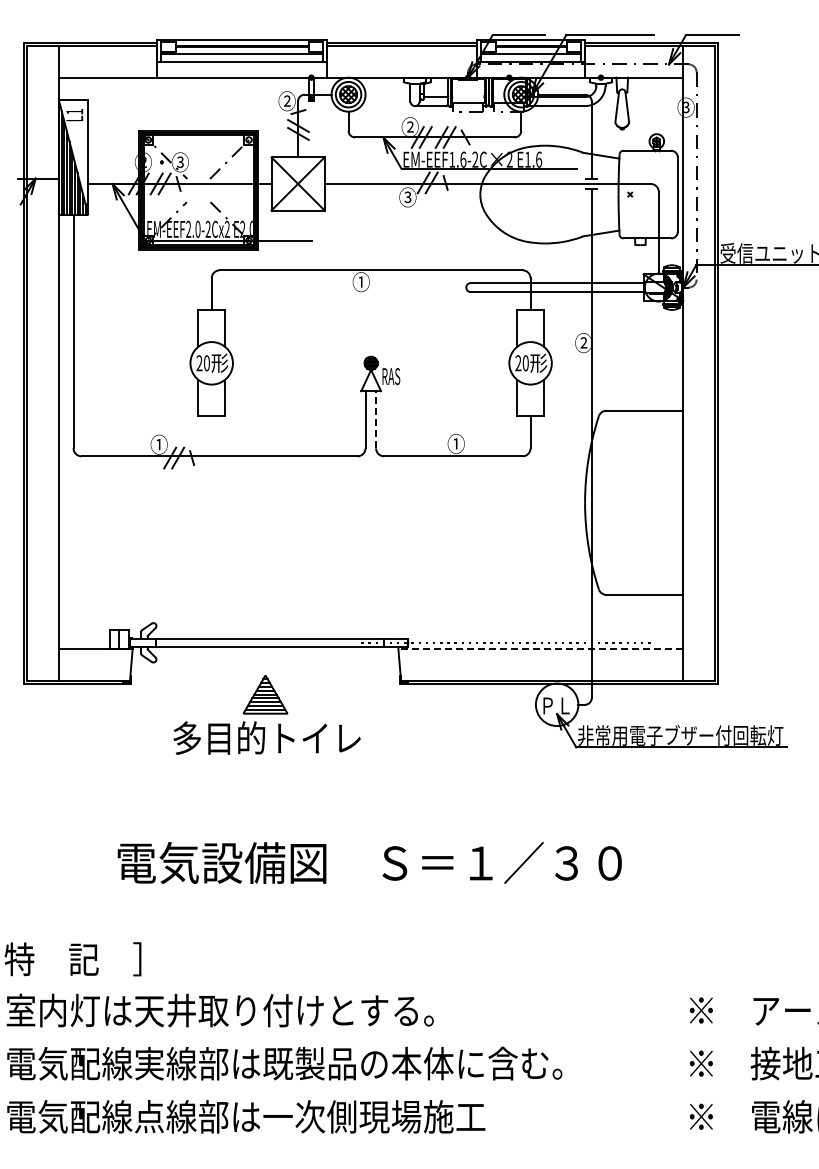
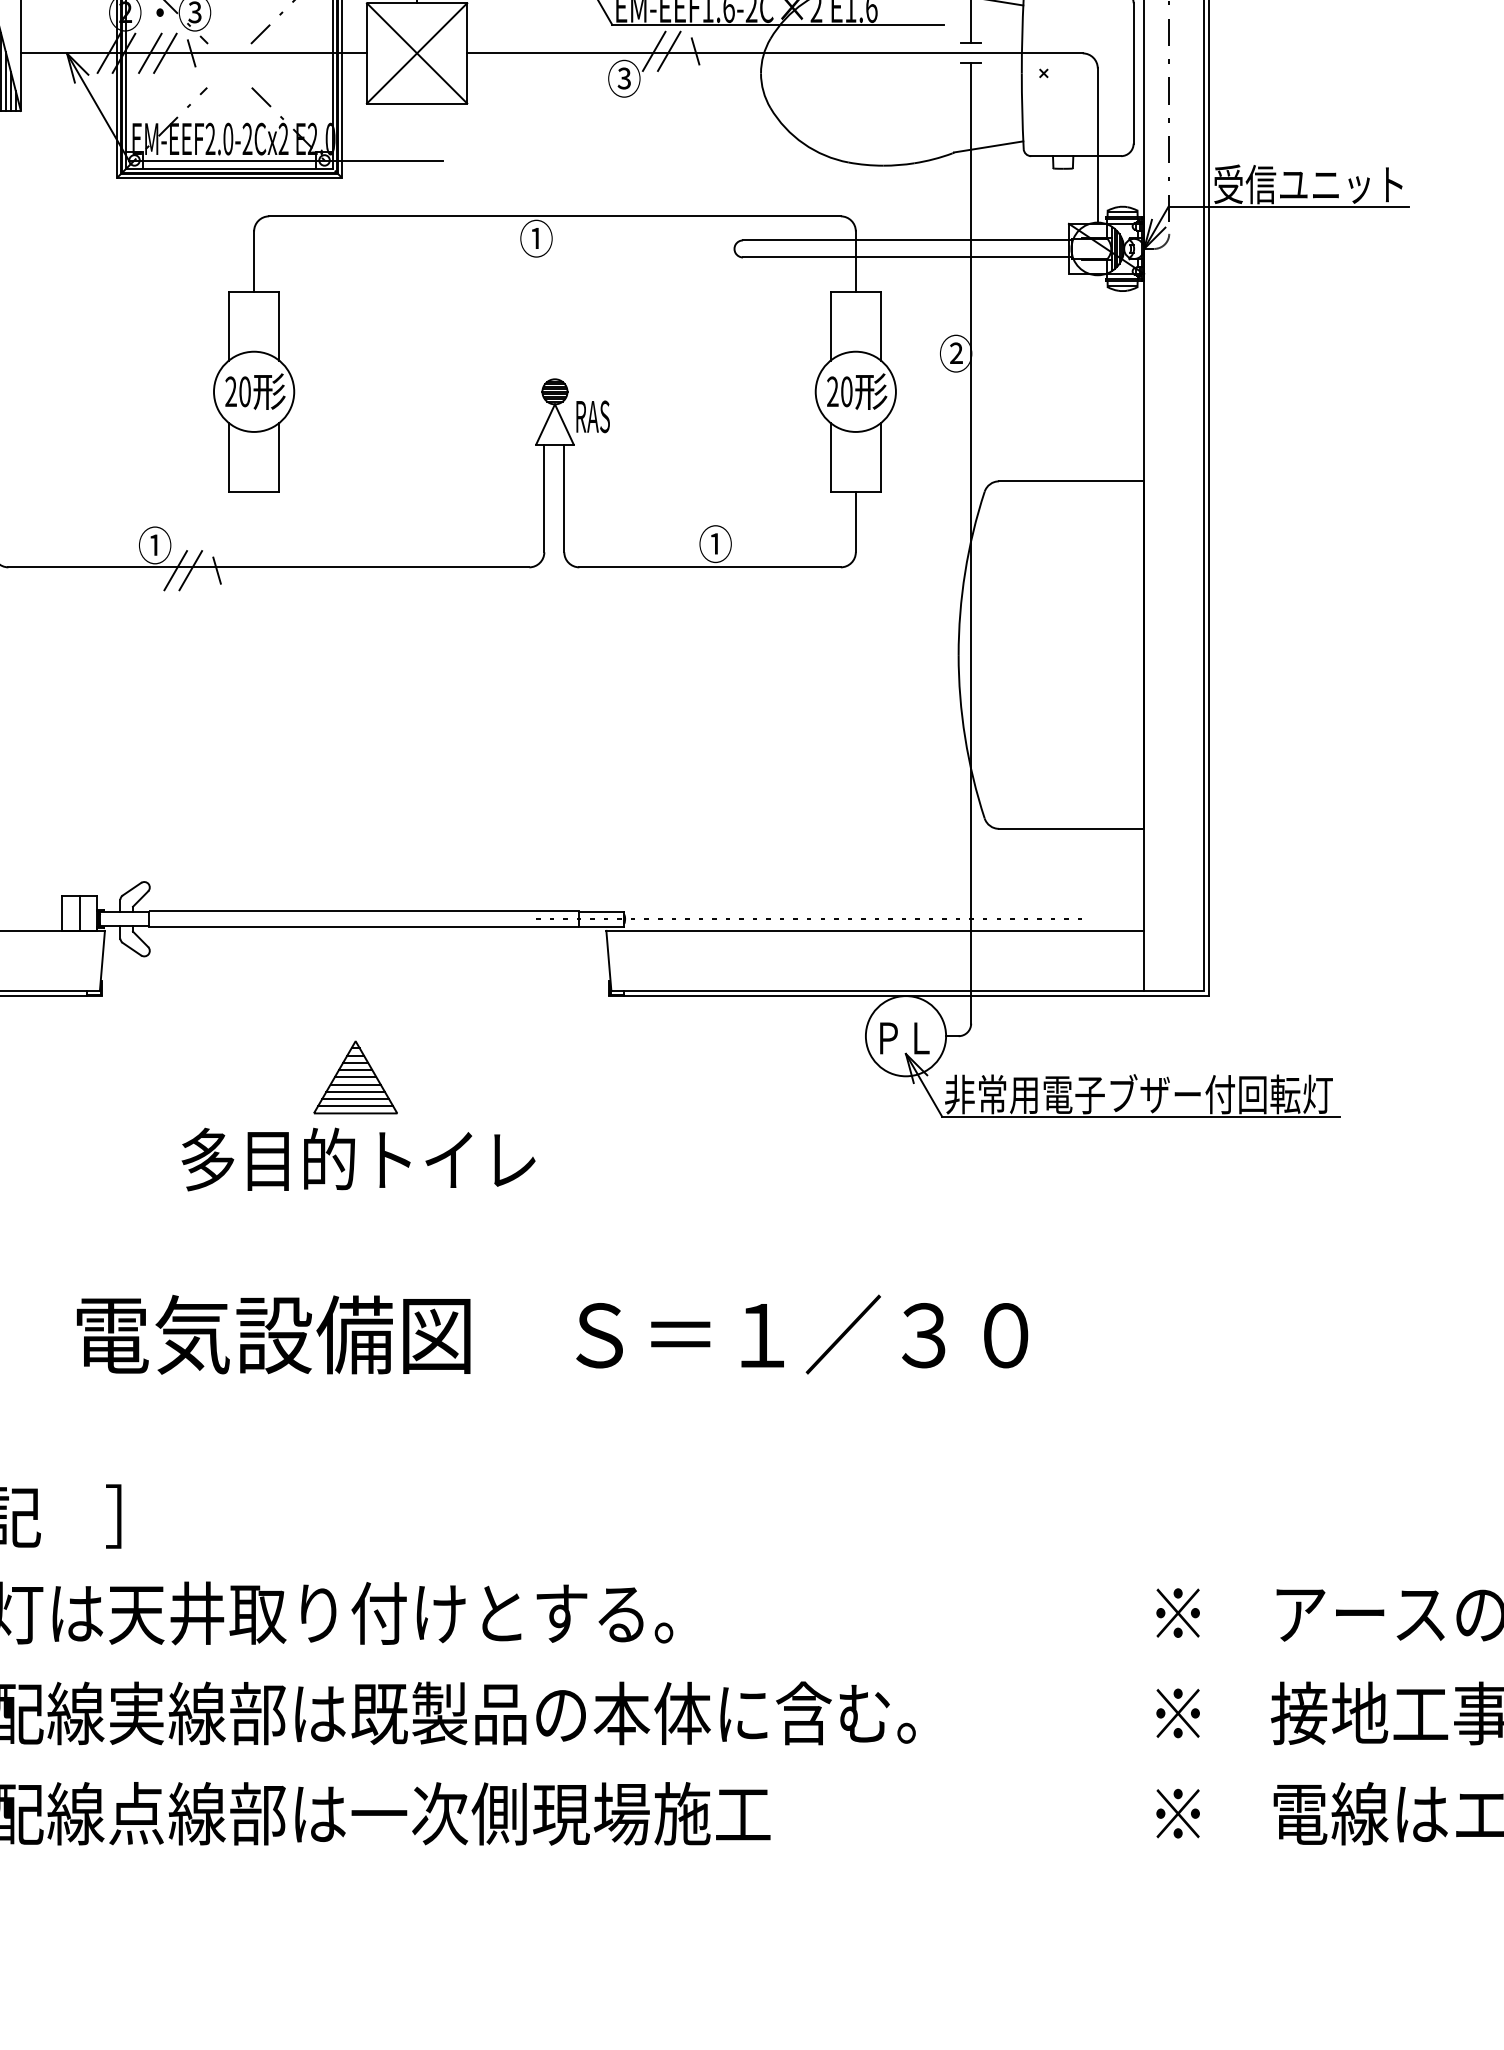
line: (376, 419) -> (565, 497), dashed -> solid
line: (540, 648) -> (874, 929), dashed -> solid
part: (266, 714) -> (357, 1114), moved

